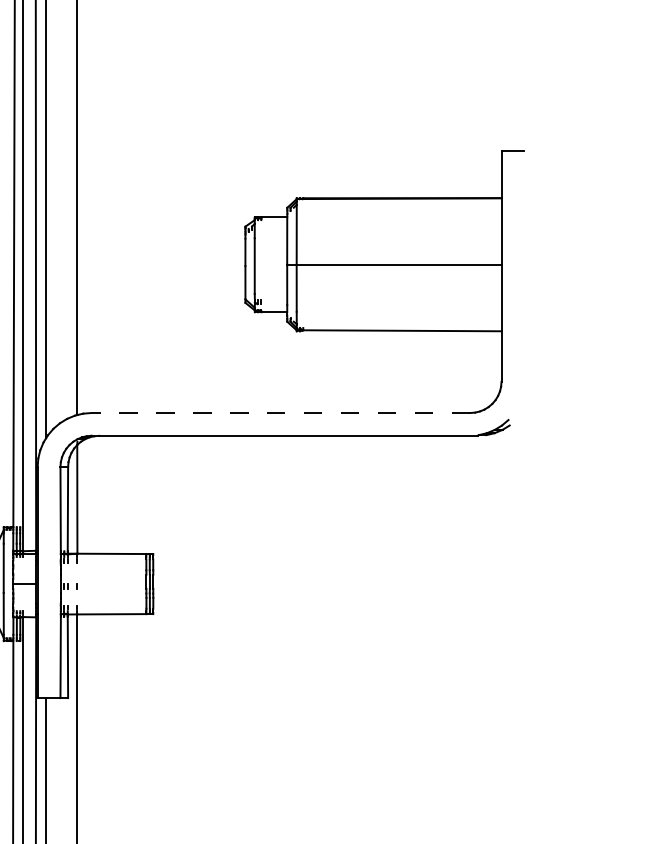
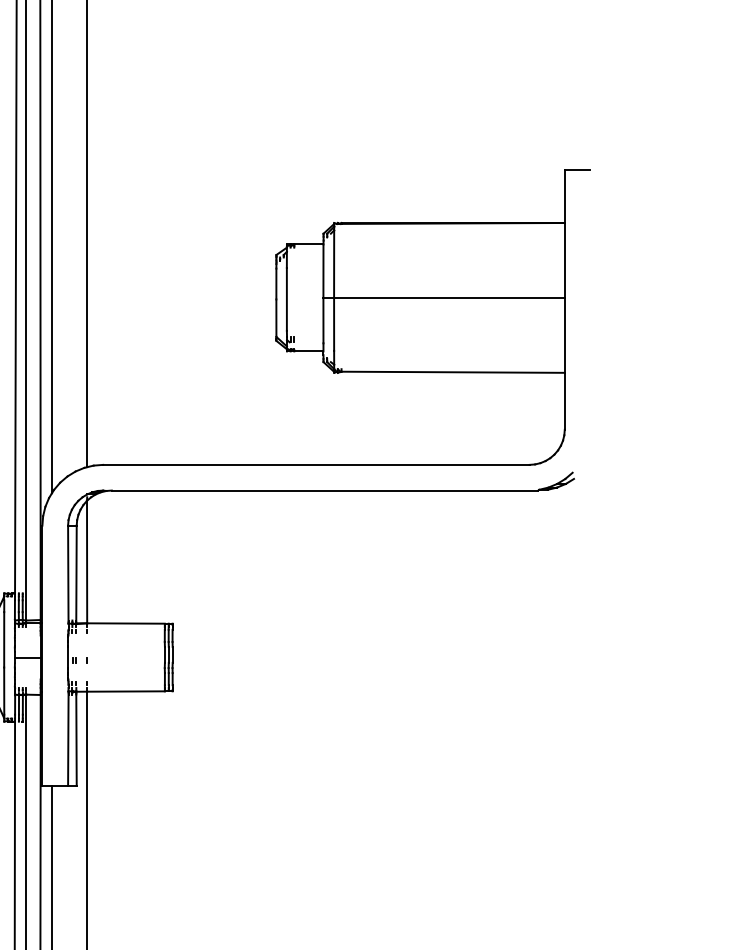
line: (280, 412) -> (315, 464), dashed -> solid

